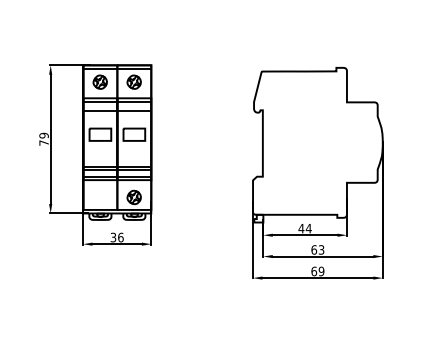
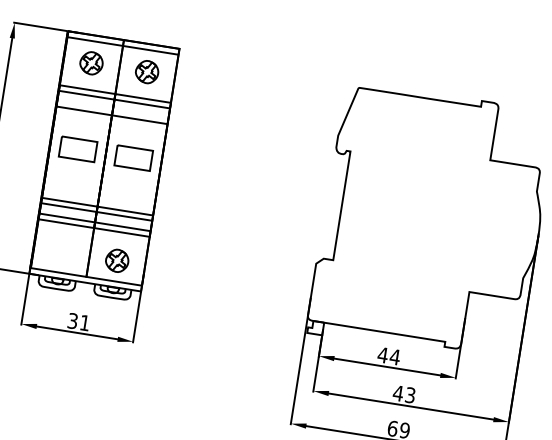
text: (120, 237) -> (84, 322), 36 -> 31
text: (313, 249) -> (397, 392), 63 -> 43

